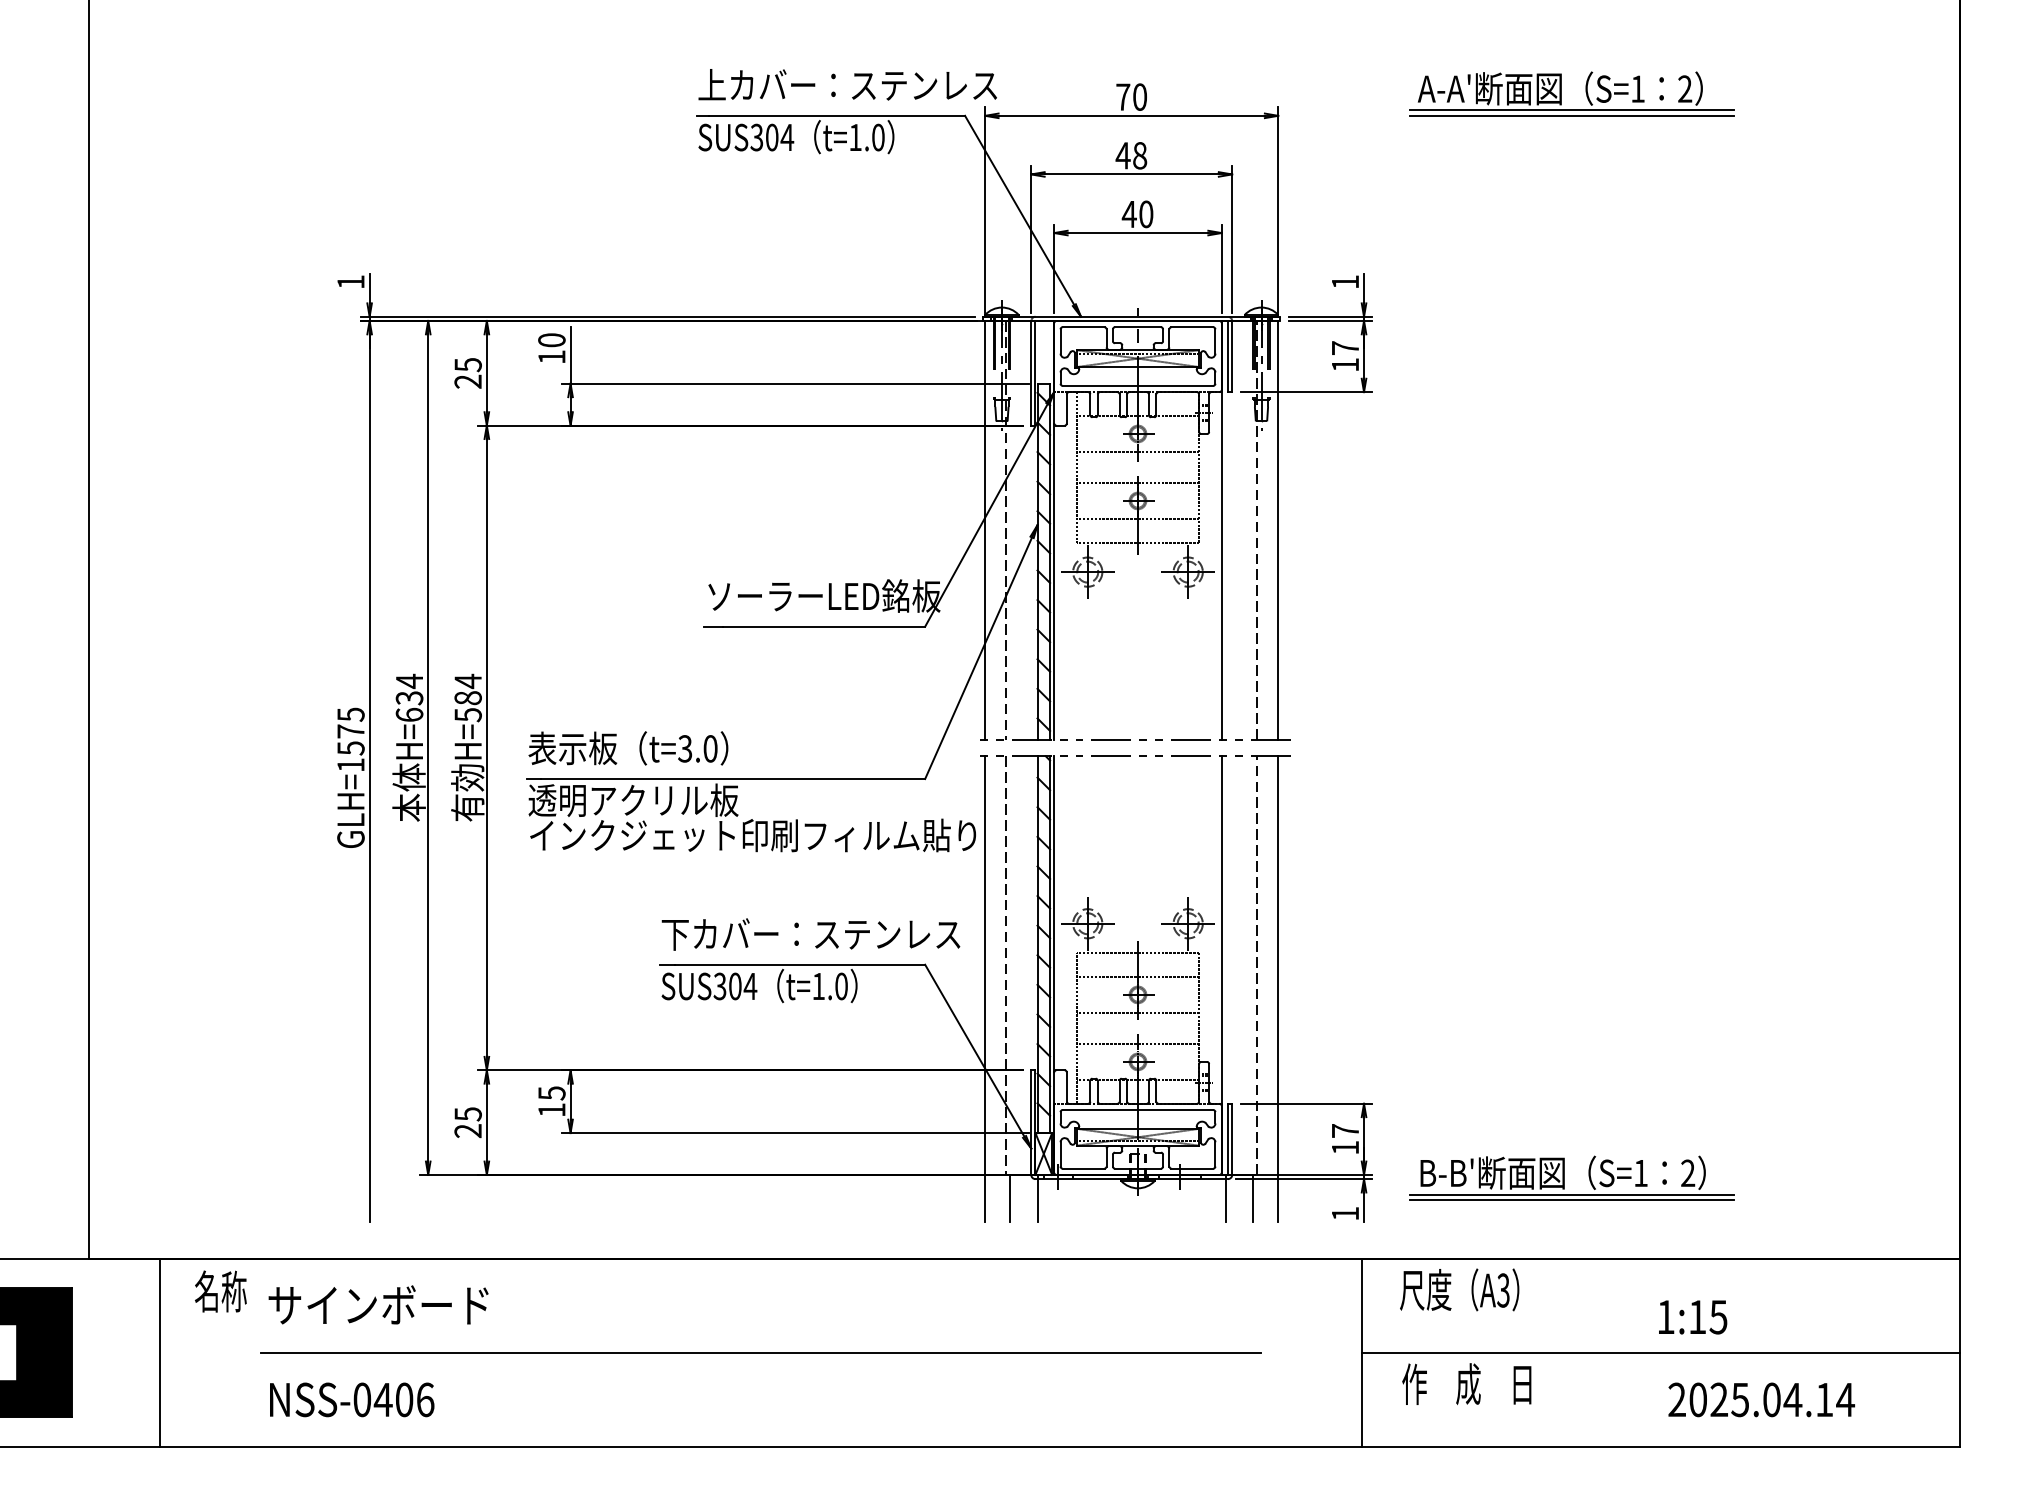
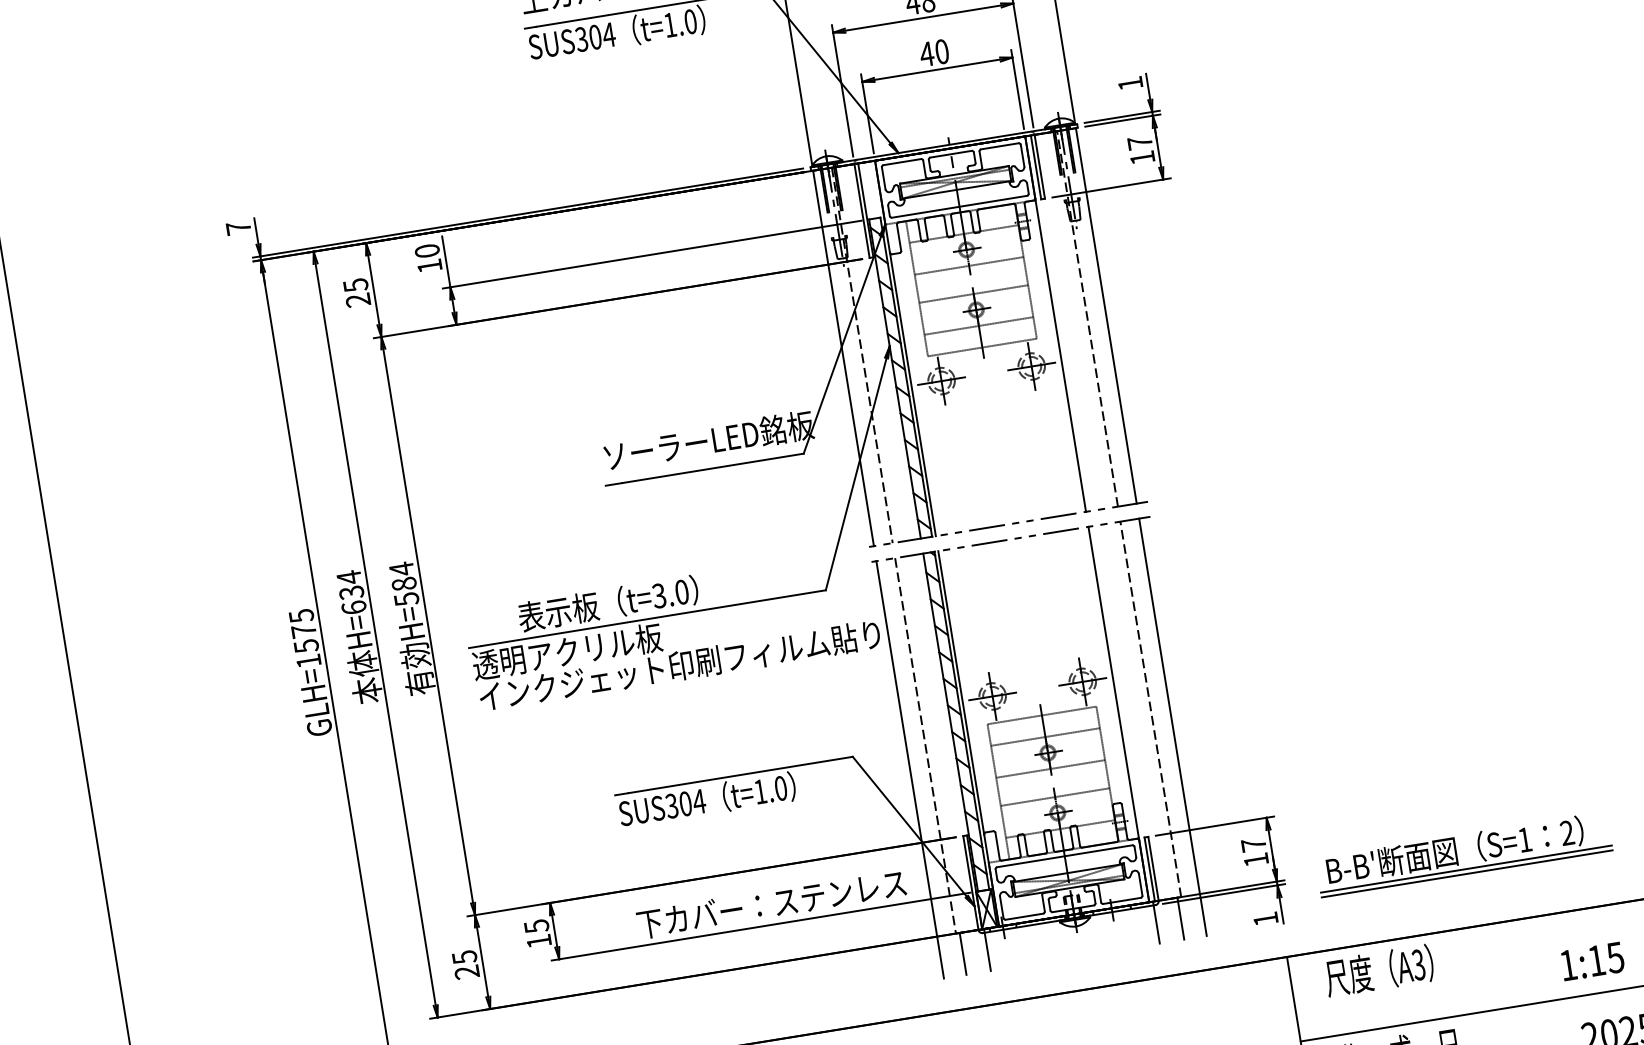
text: (350, 281) -> (238, 227), 1 -> 7
text: (628, 748) -> (608, 603), moved
text: (810, 934) -> (771, 904), moved

